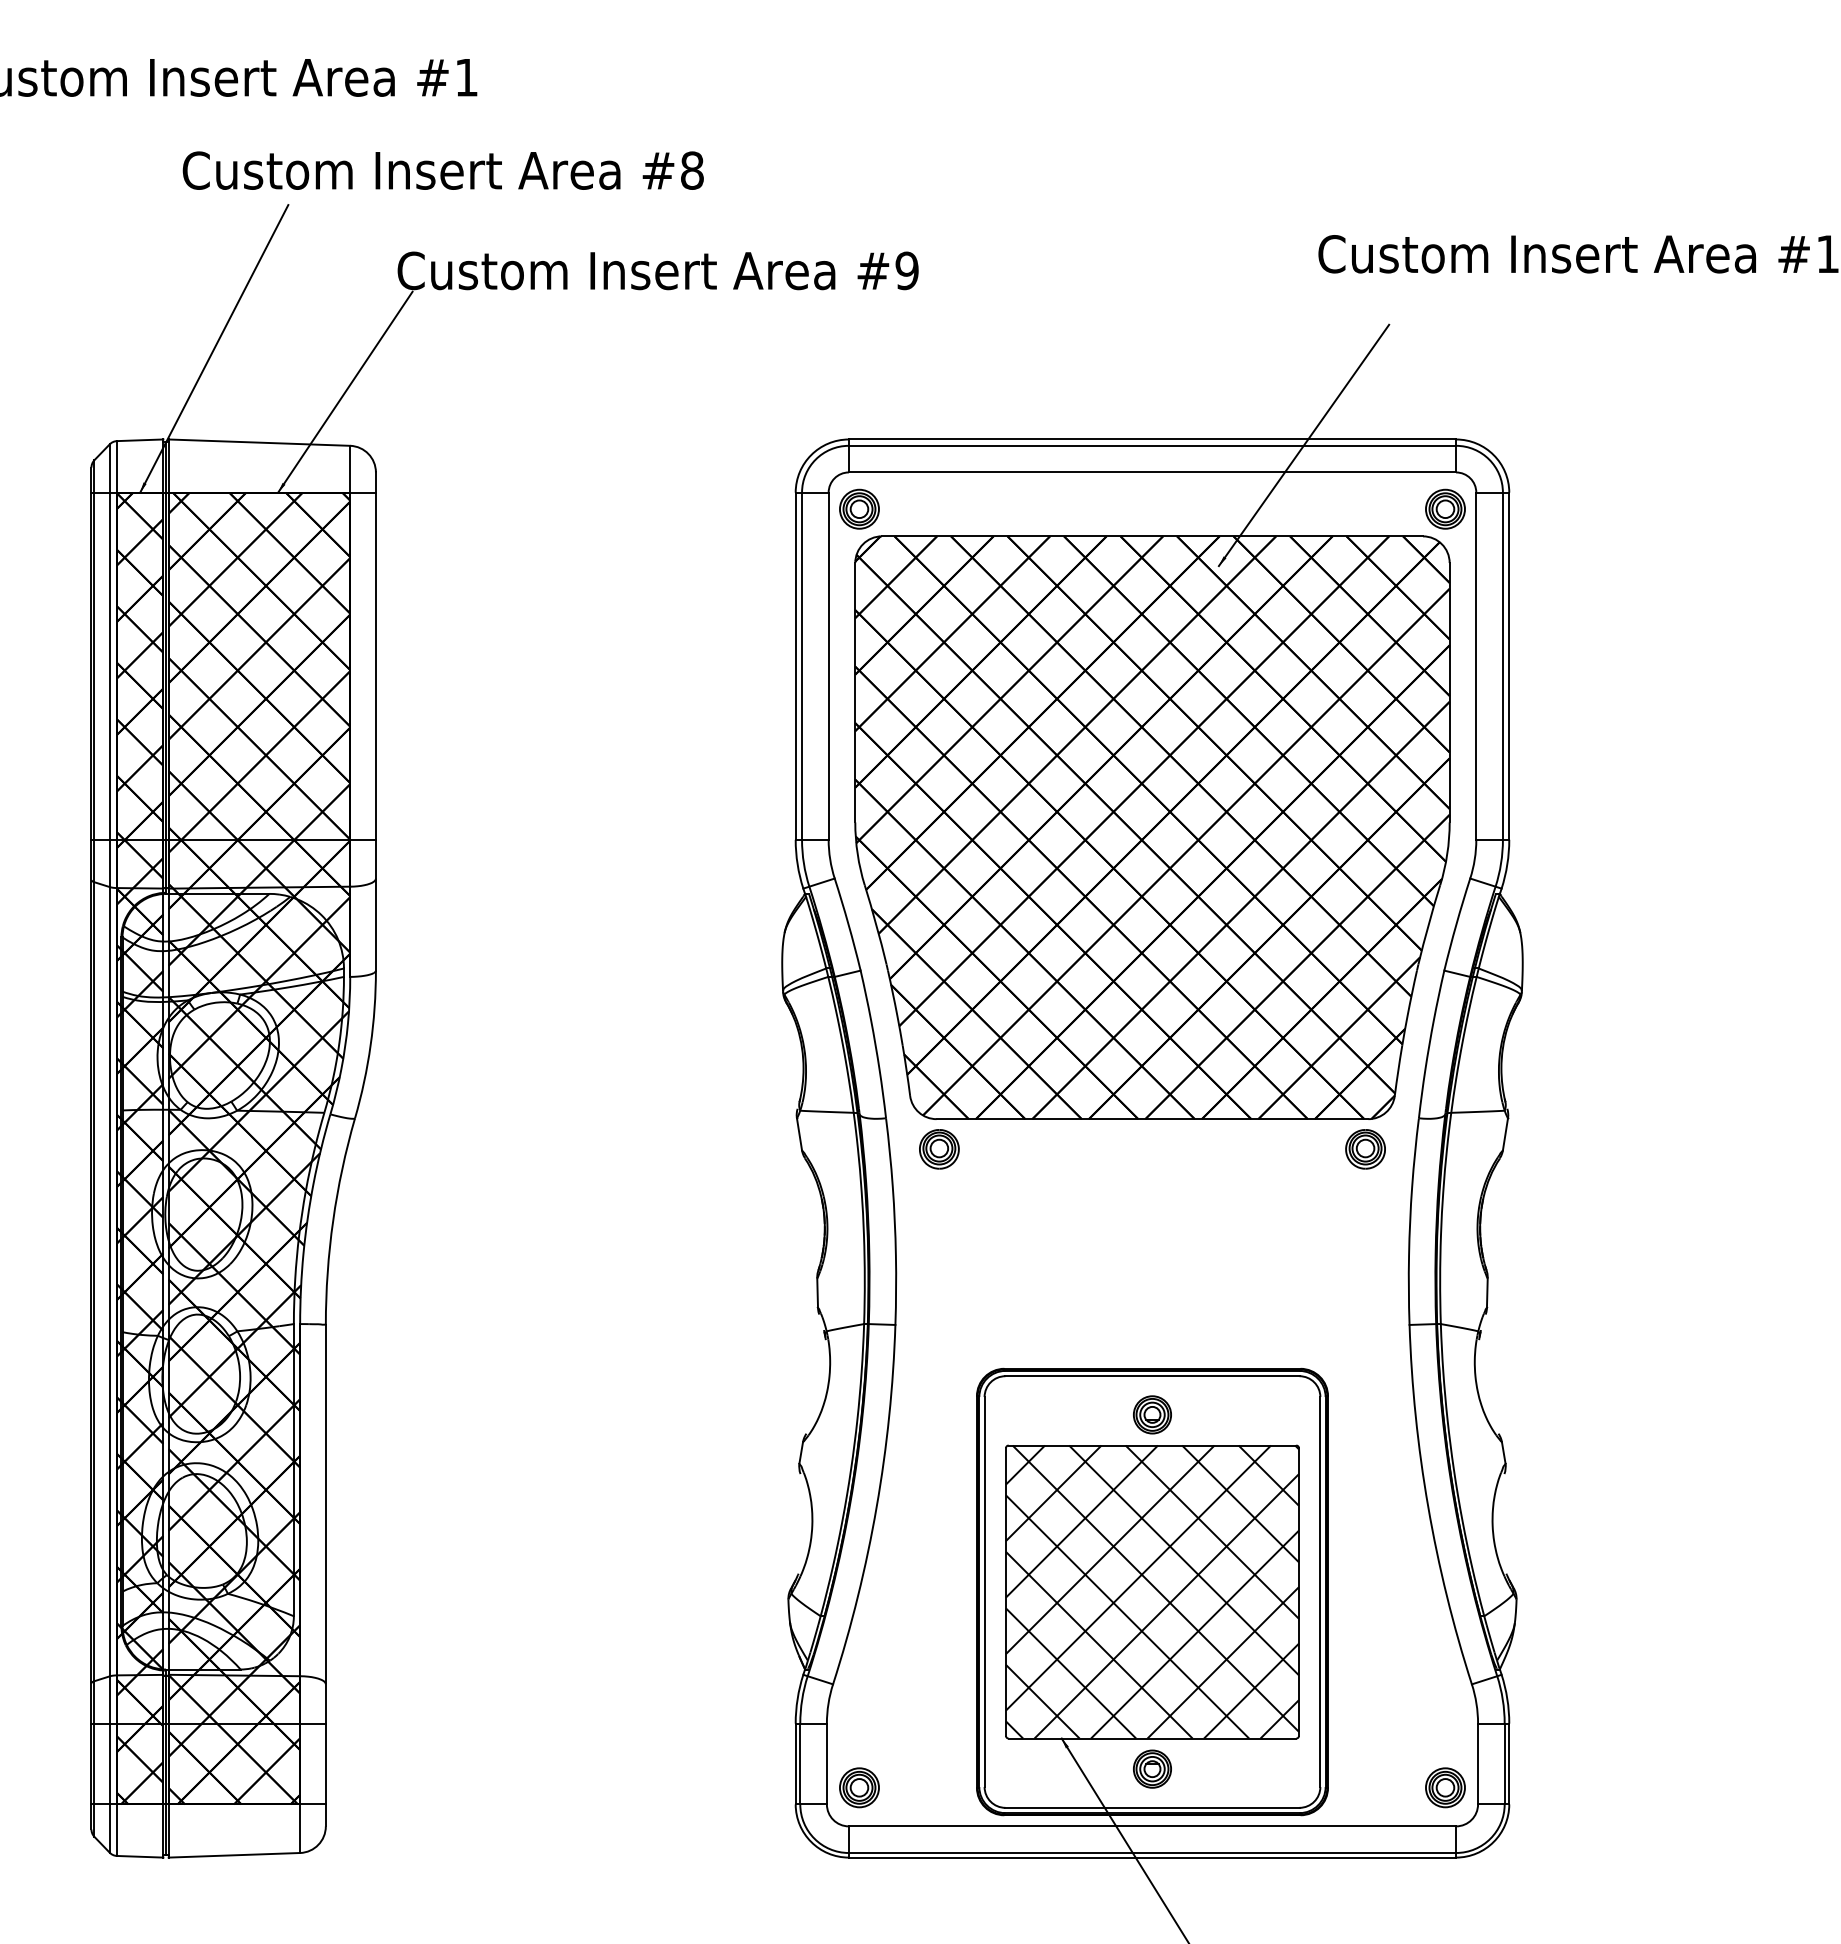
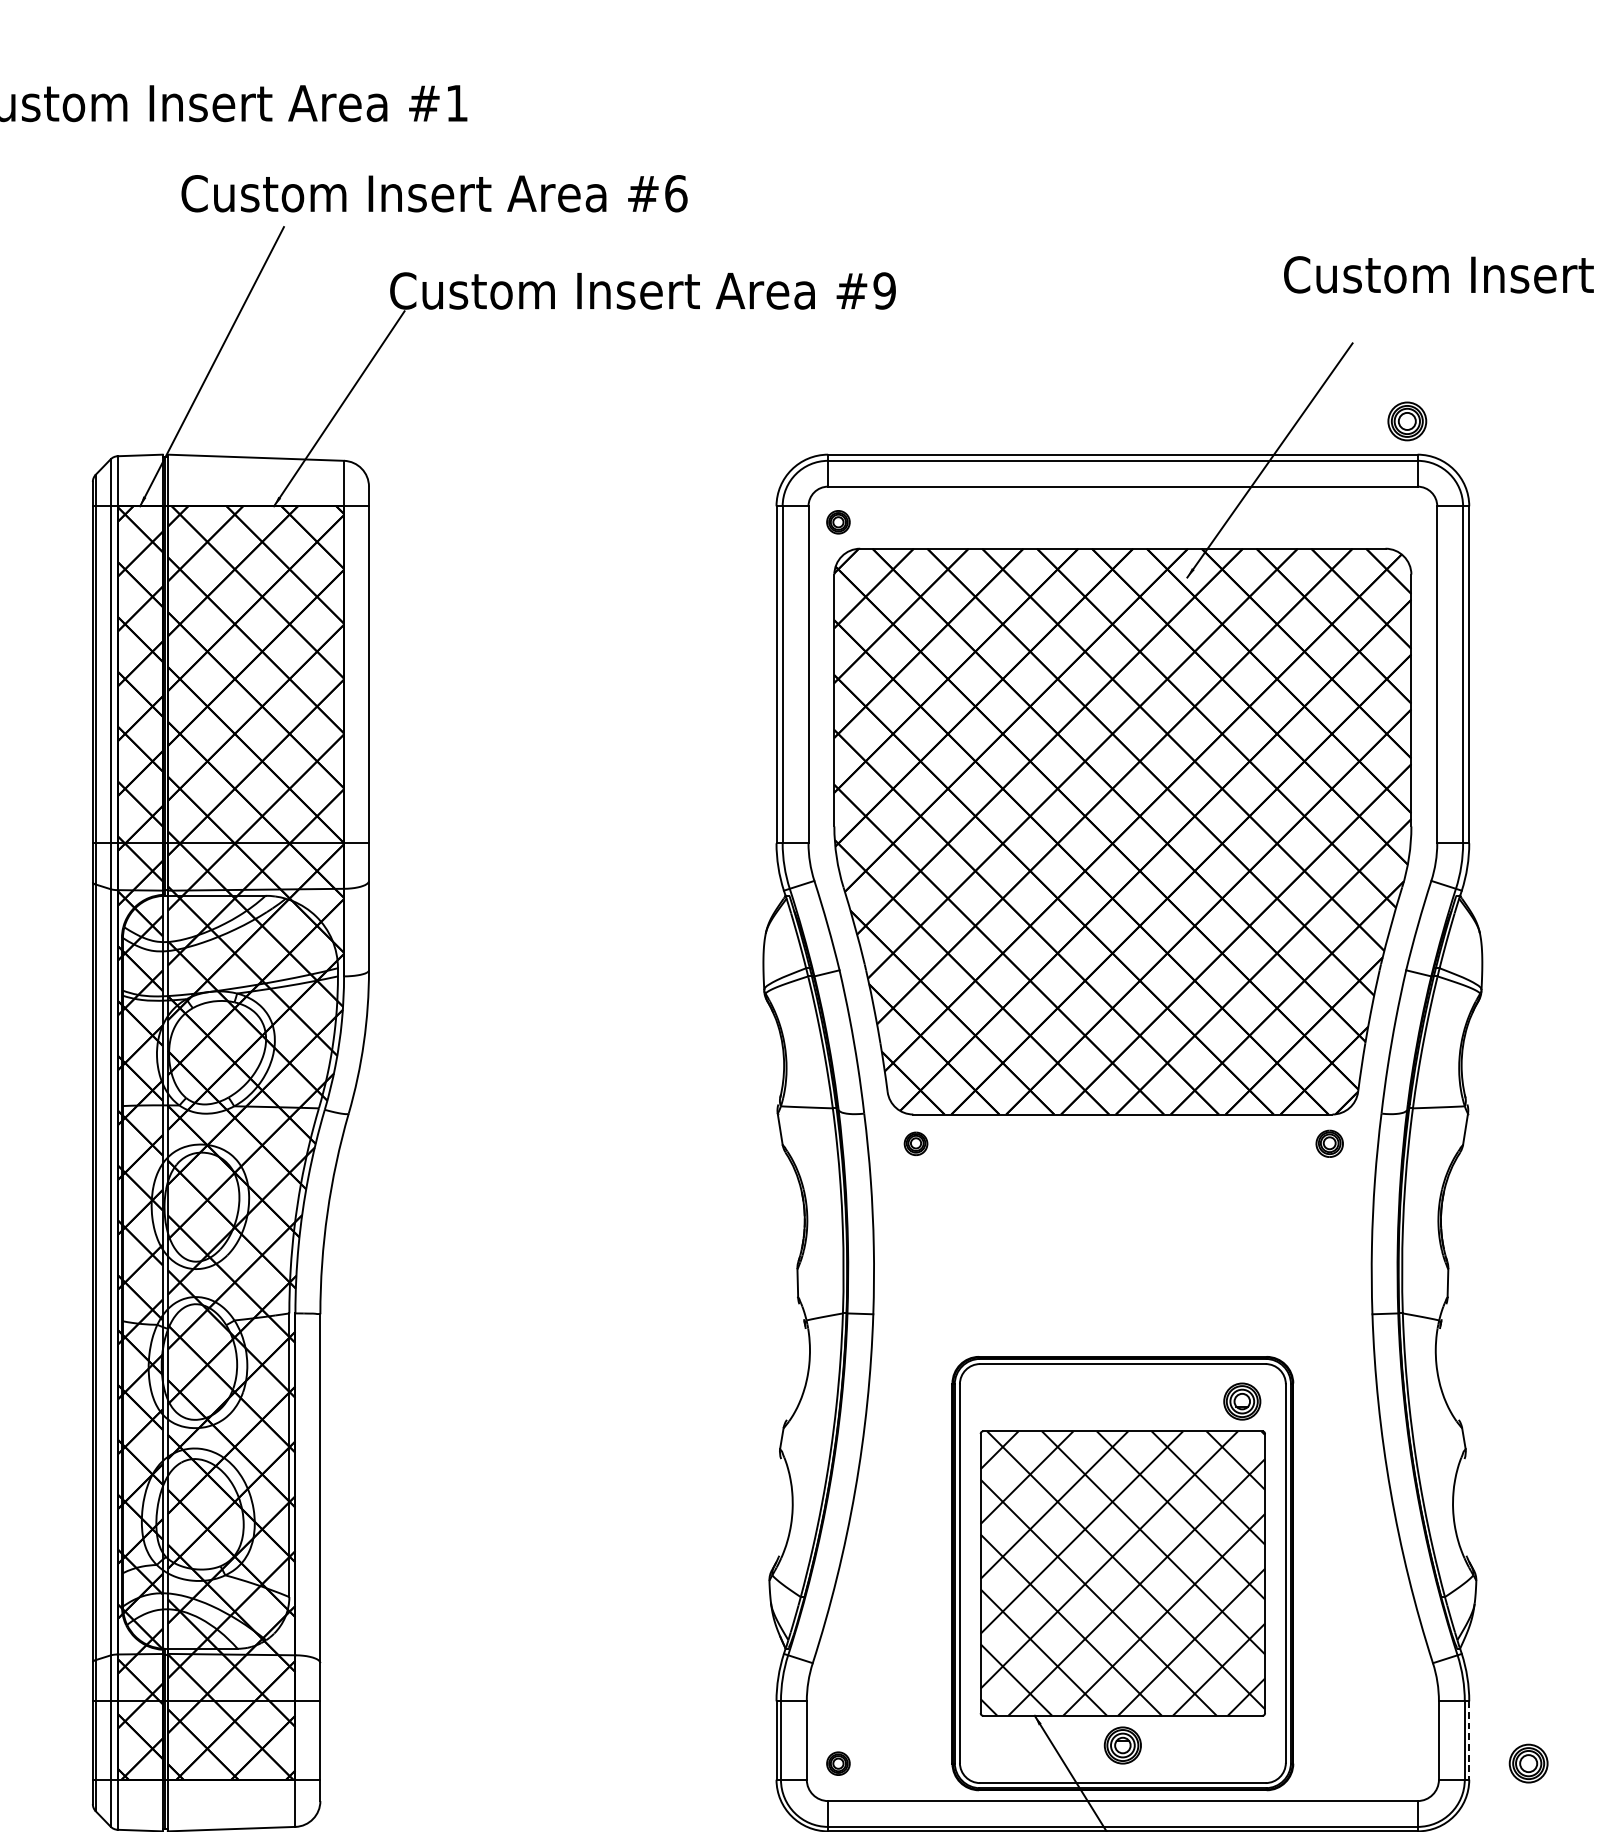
text: (692, 170) -> (676, 193), #8 -> #6
part: (859, 508) -> (838, 521), size x0.6
part: (1445, 508) -> (1407, 420), moved
part: (939, 1149) -> (916, 1143), size x0.6
part: (1365, 1149) -> (1329, 1143), size x0.7
part: (1152, 1414) -> (1242, 1401), moved
line: (1509, 1764) -> (1469, 1740), solid -> dashed
part: (859, 1787) -> (838, 1763), size x0.6
part: (1445, 1787) -> (1528, 1763), moved

